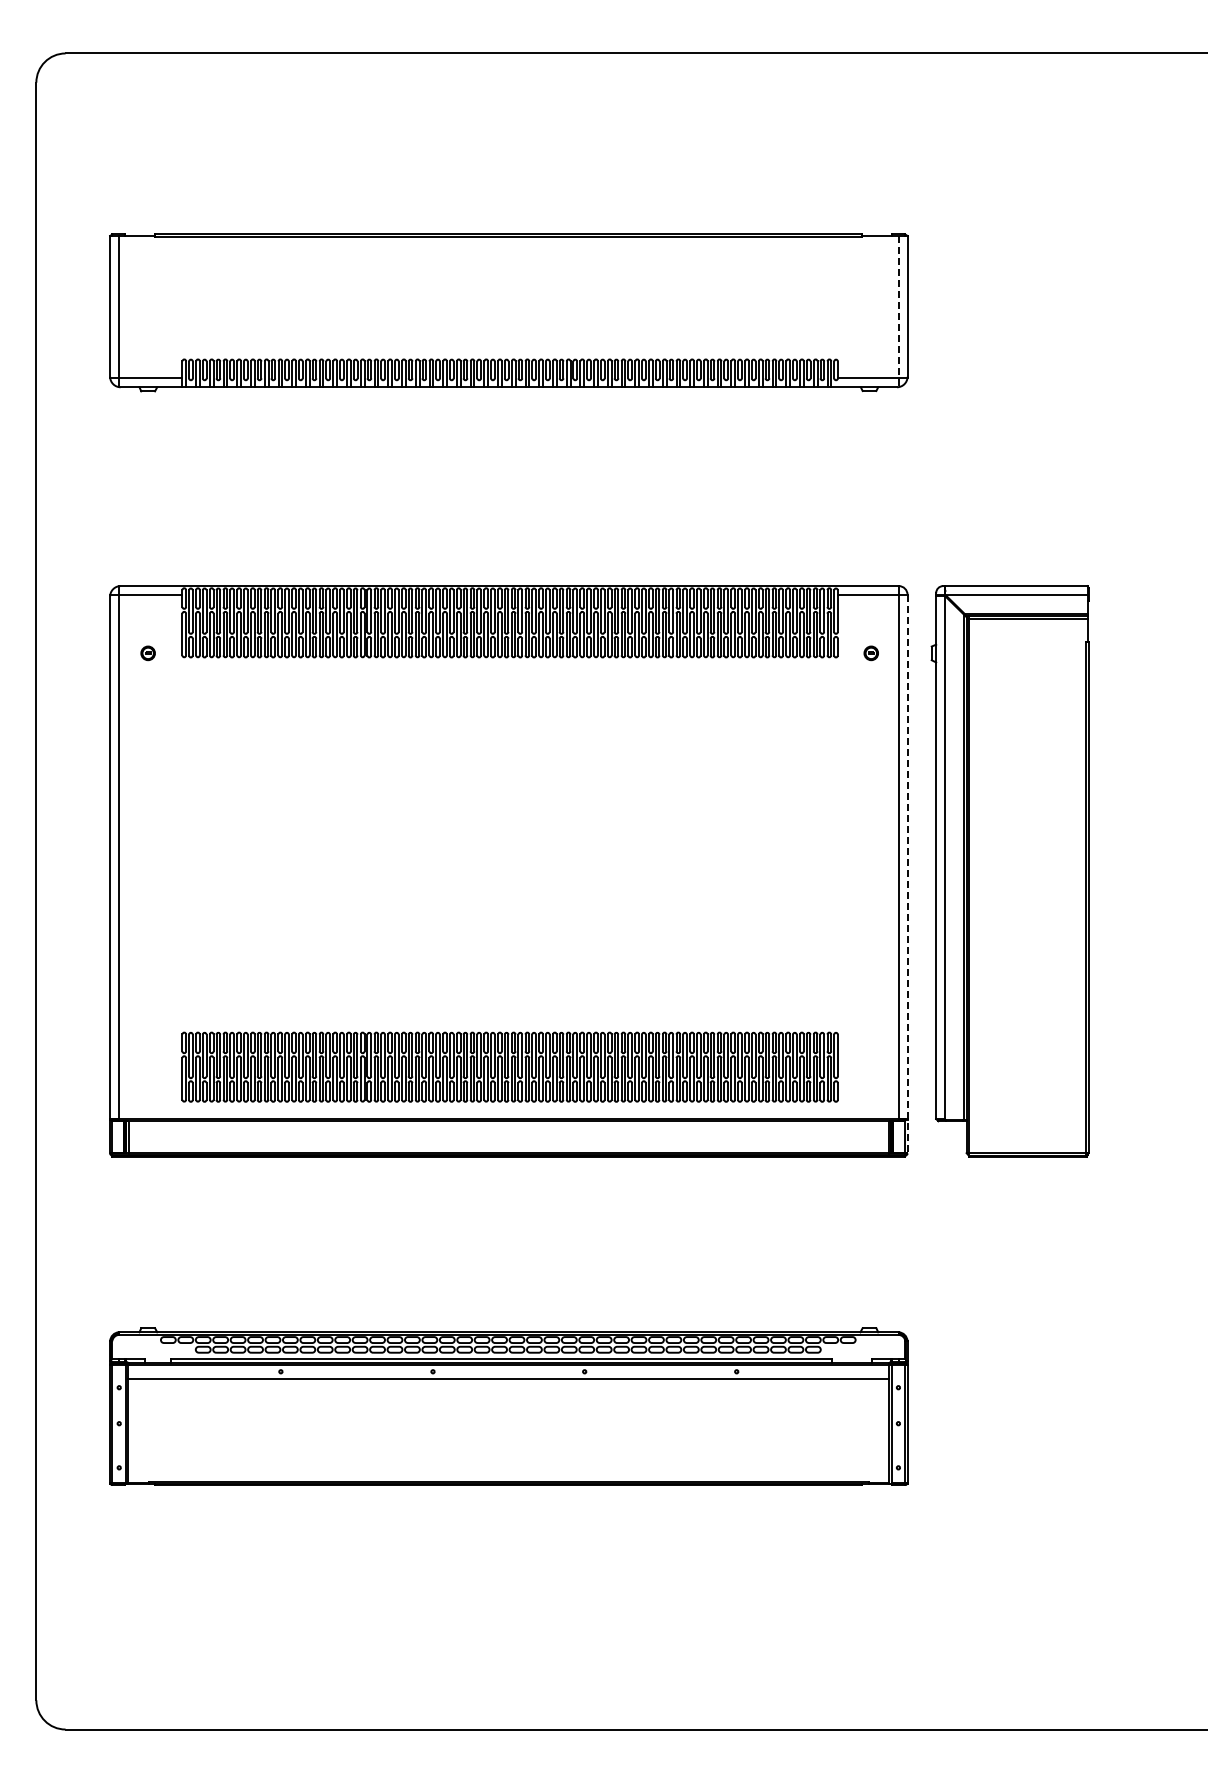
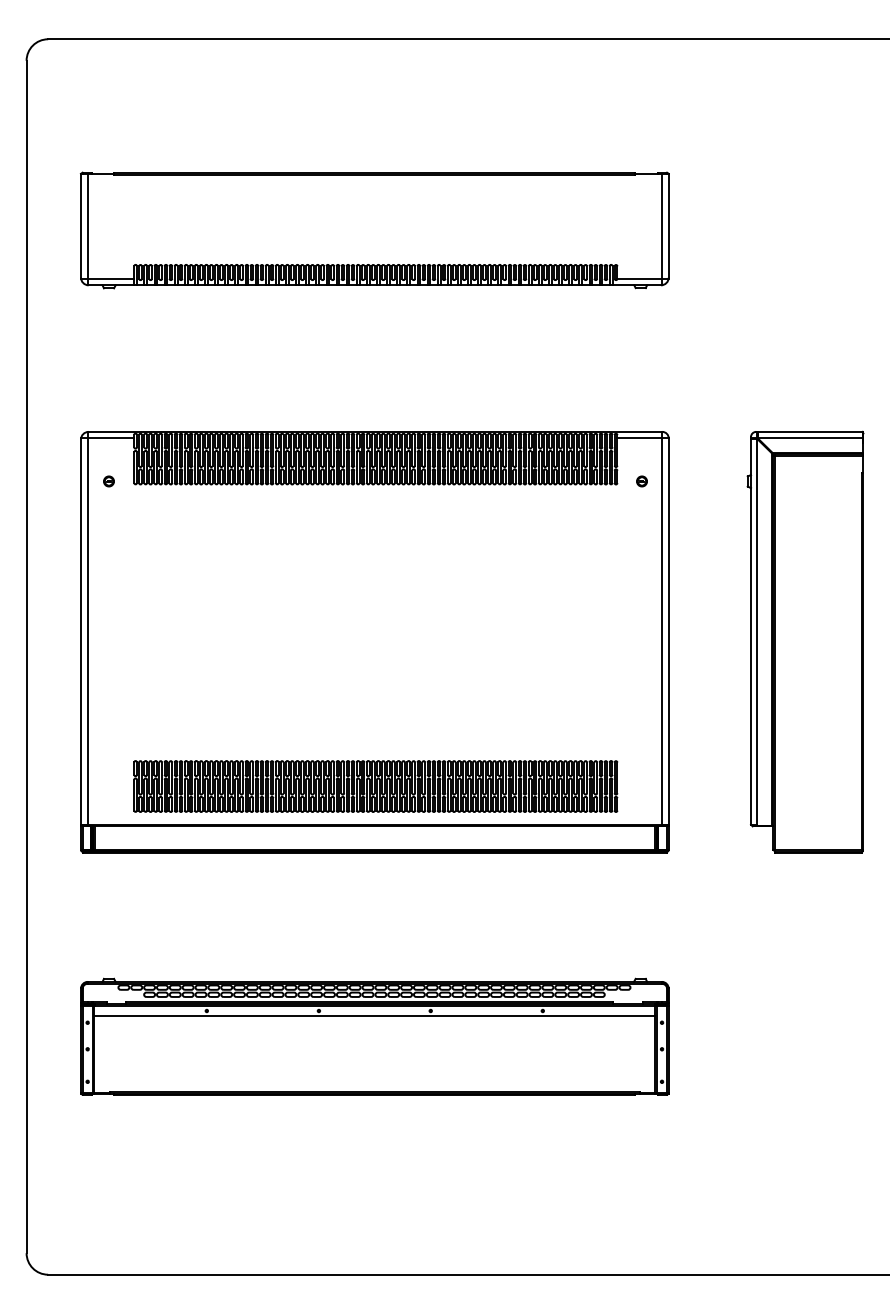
line: (898, 311) -> (662, 229), dashed -> solid
part: (1009, 871) -> (805, 642), moved
line: (907, 874) -> (668, 644), dashed -> solid

